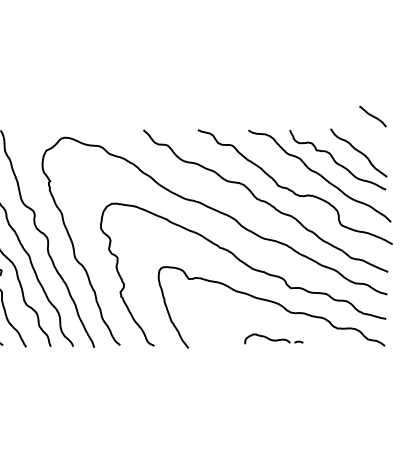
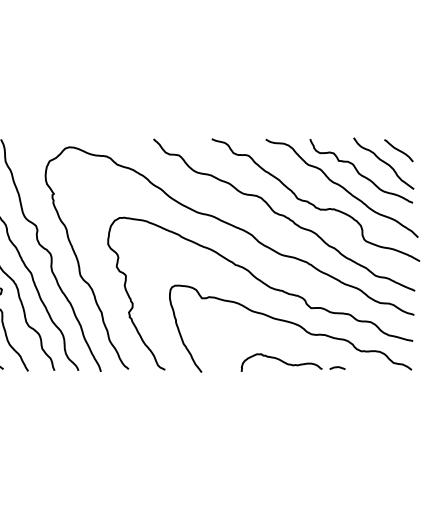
curve: (372, 116) -> (398, 150), moved
part: (273, 339) -> (292, 362), size x1.67

